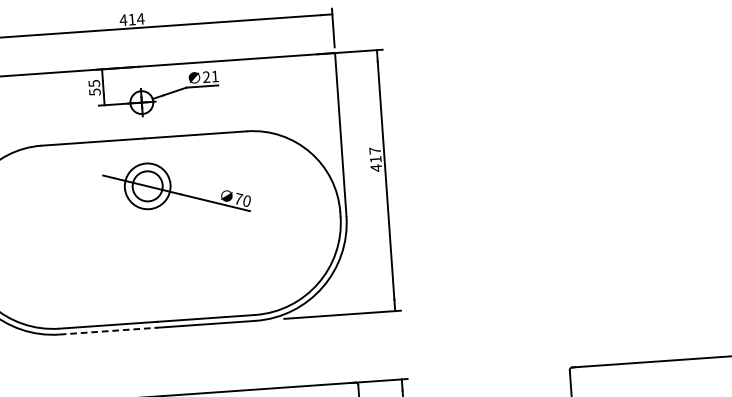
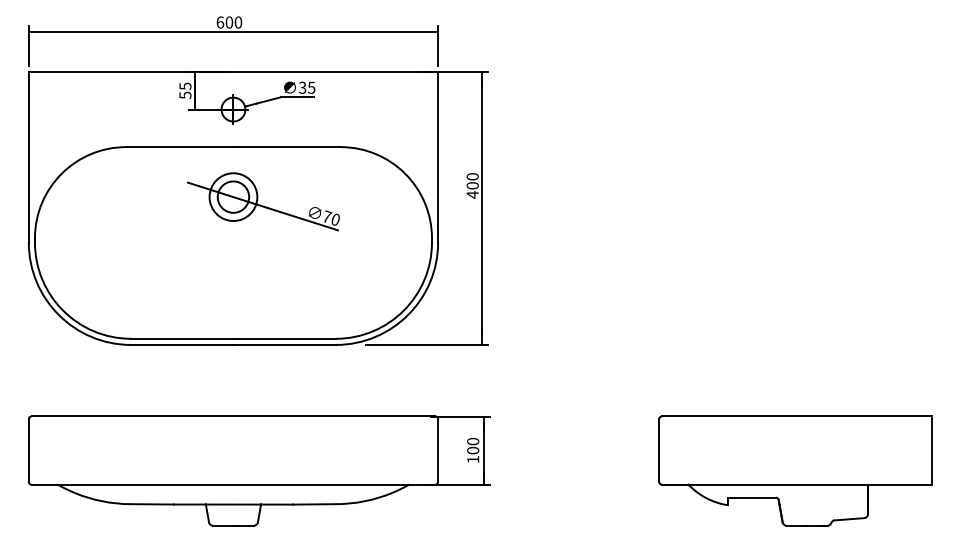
text: (132, 19) -> (229, 22), 414 -> 600
text: (210, 76) -> (306, 87), 21 -> 35
text: (375, 155) -> (472, 181), 417 -> 400
line: (108, 330) -> (182, 344), dashed -> solid

